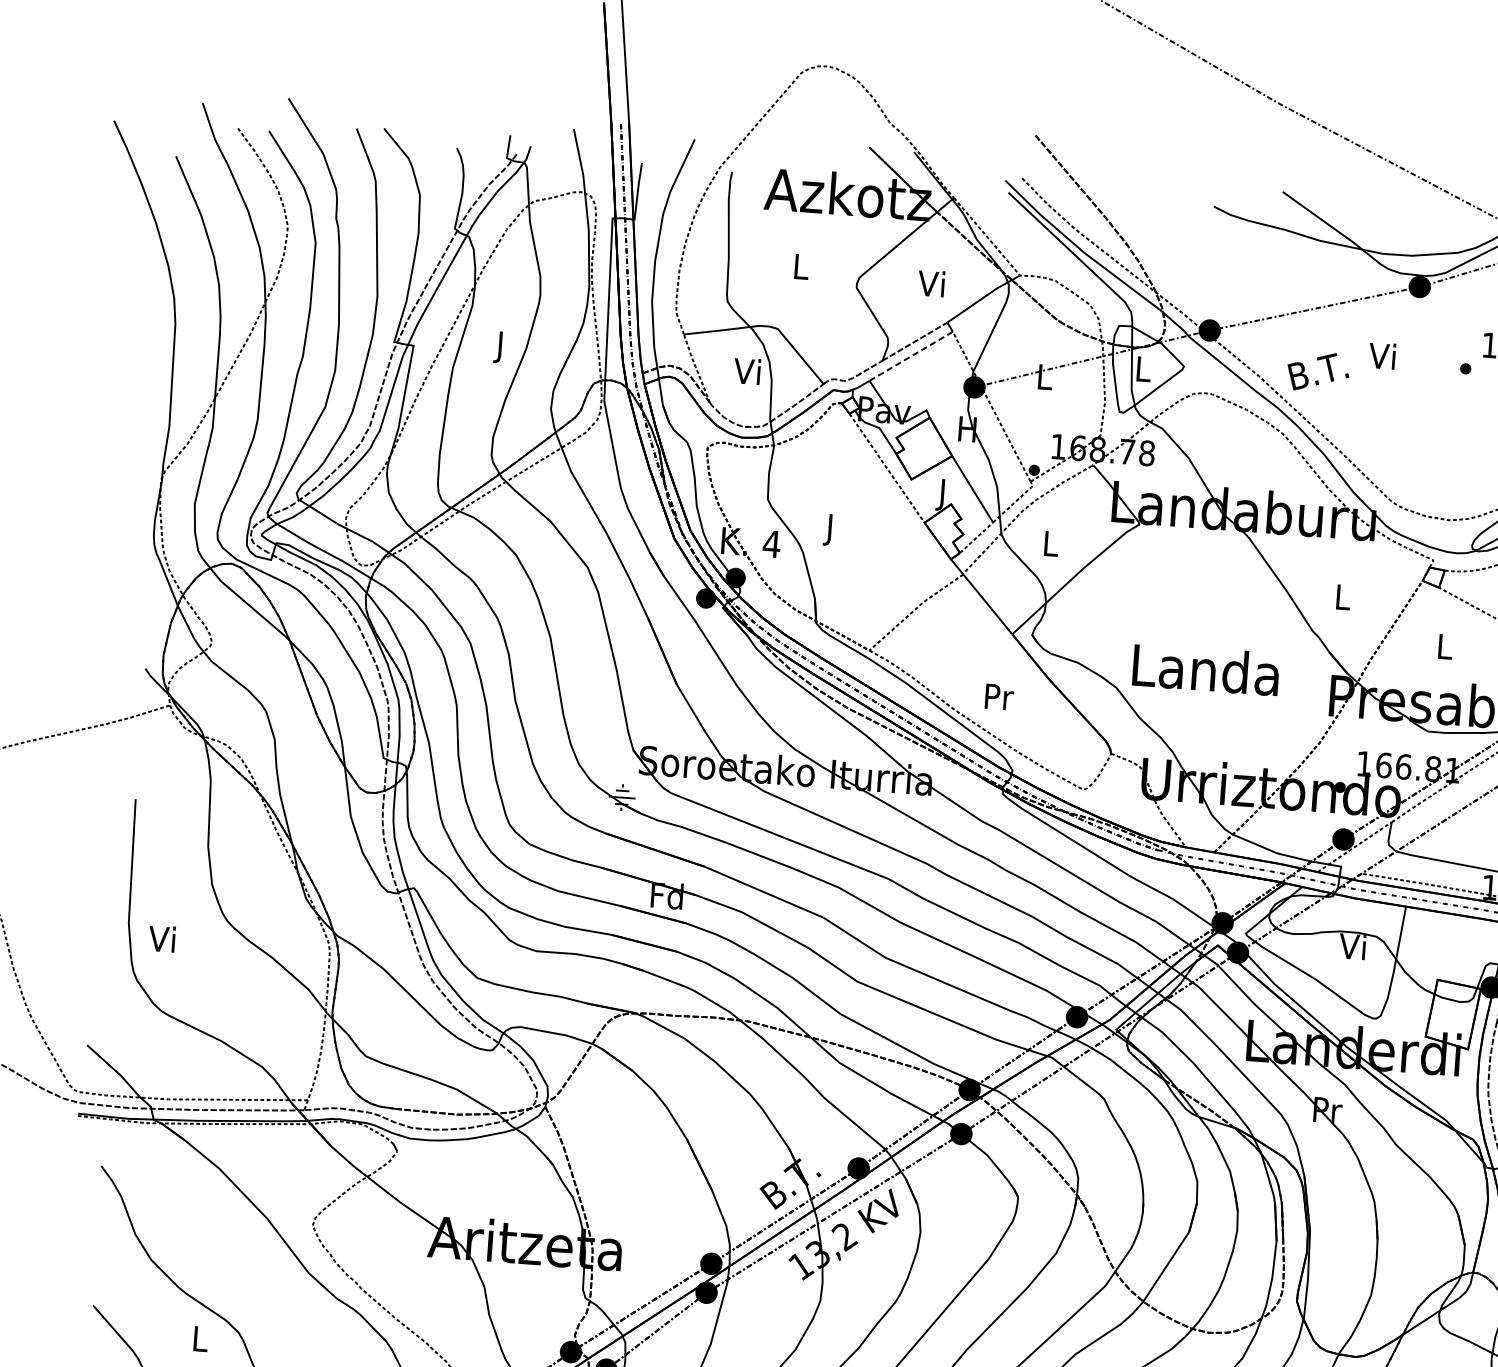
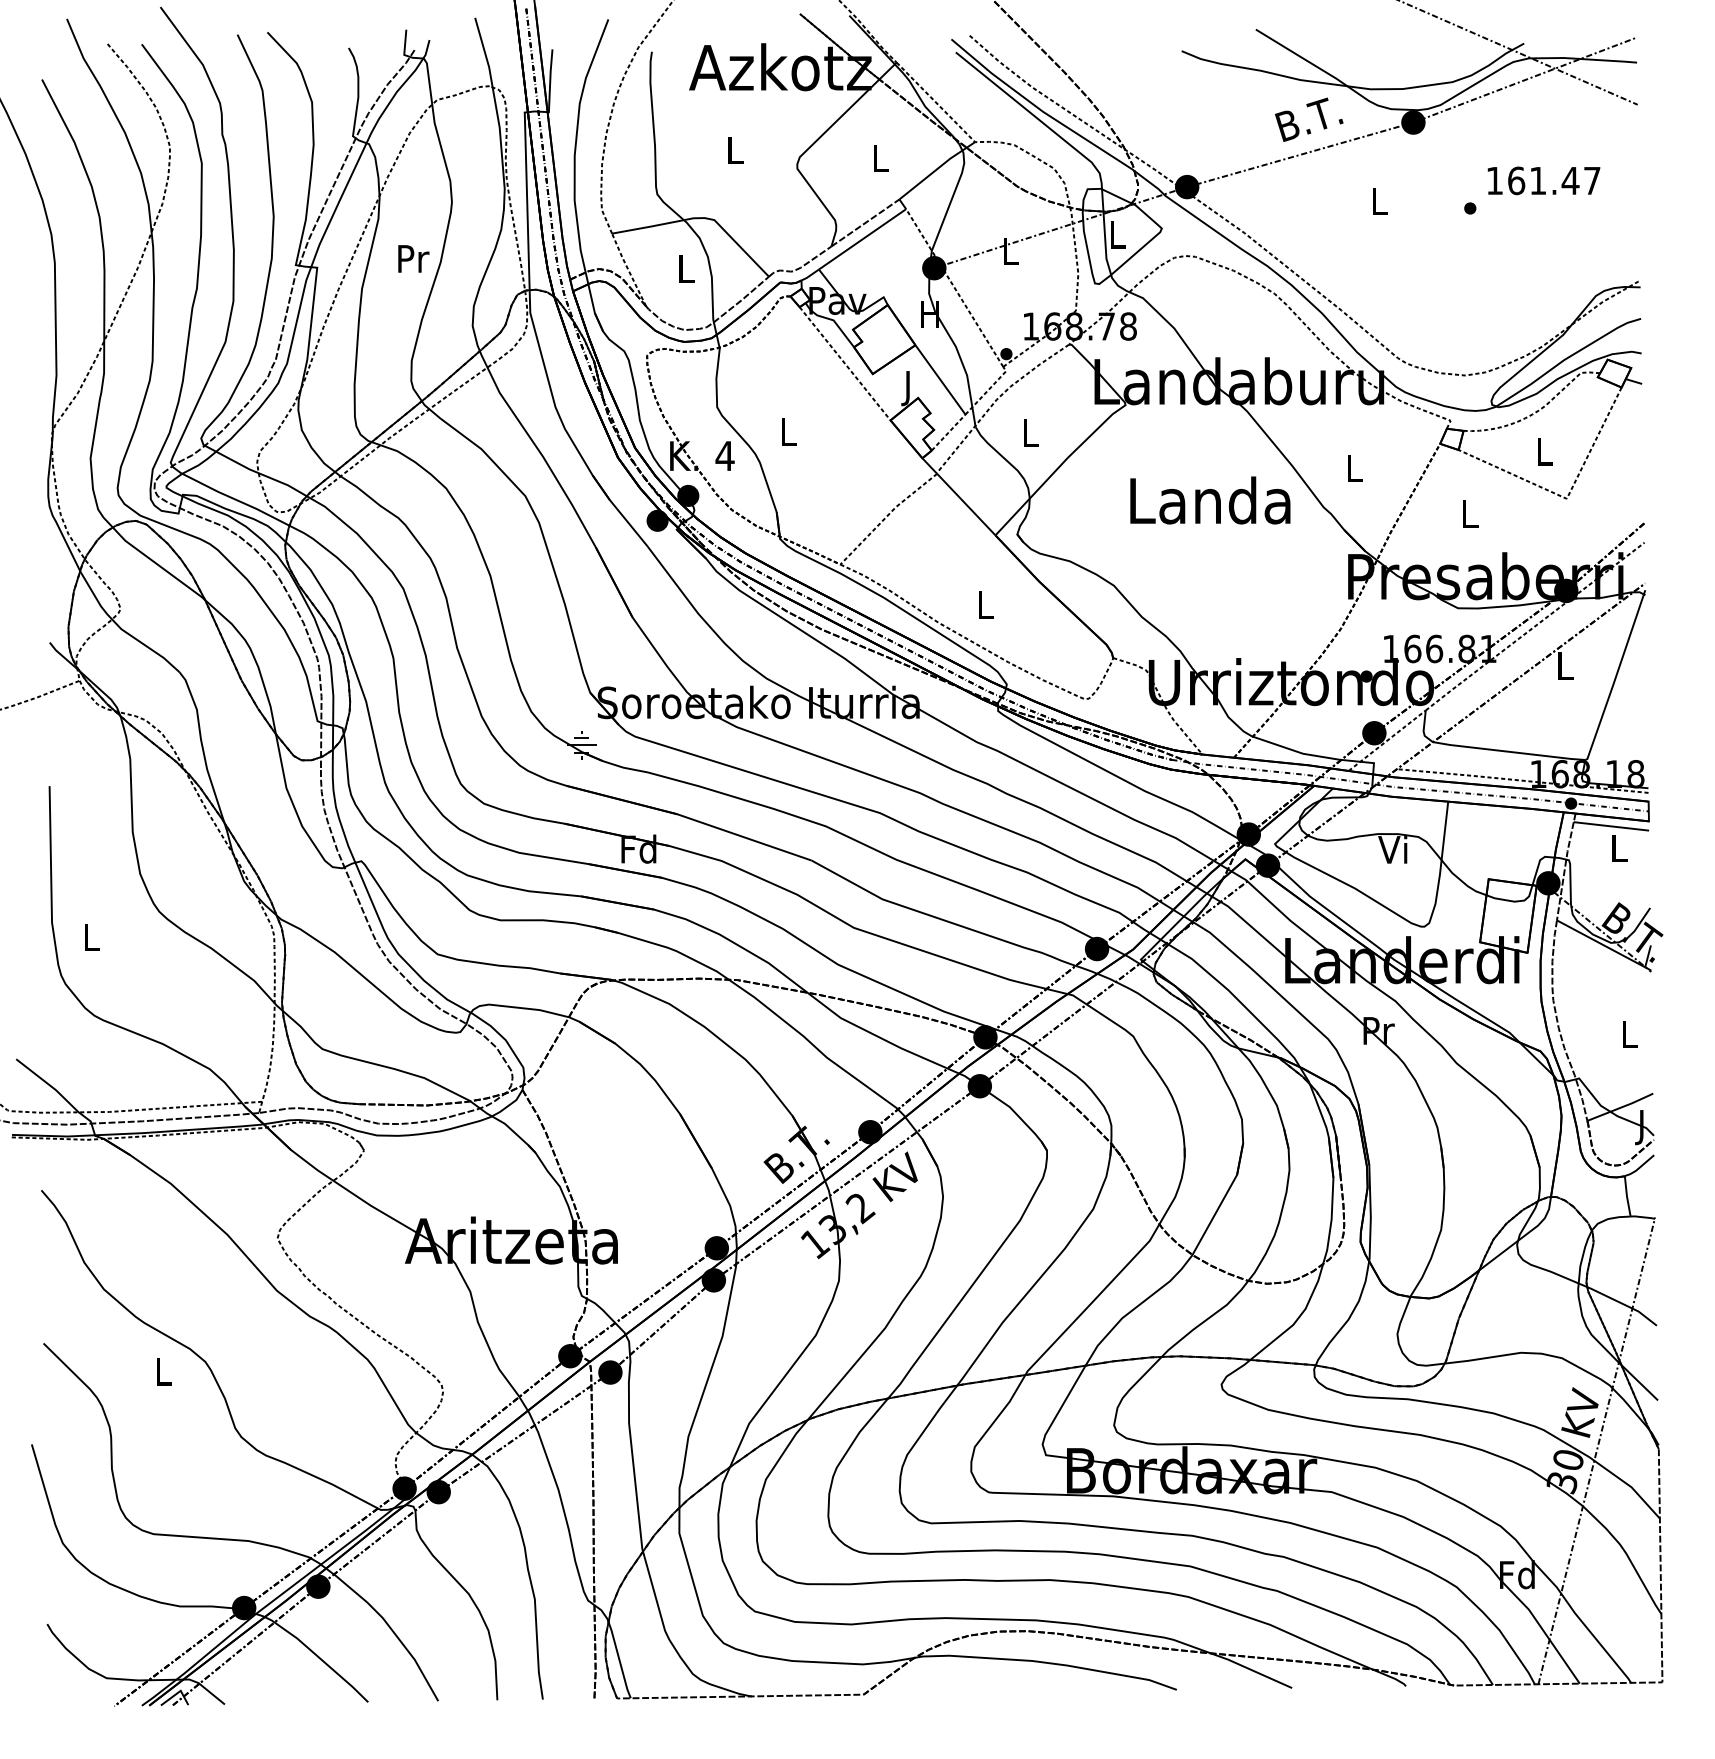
text: (931, 283) -> (878, 157), Vi -> L
text: (501, 347) -> (413, 262), J -> Pr
text: (1381, 355) -> (1377, 200), Vi -> L
line: (911, 356) -> (862, 239), dashed -> solid
text: (746, 370) -> (683, 268), Vi -> L
text: (1318, 371) -> (1309, 119), moved
text: (830, 529) -> (788, 435), J -> L
text: (1206, 669) -> (1210, 500), moved
text: (999, 696) -> (986, 604), Pr -> L
text: (161, 938) -> (89, 936), Vi -> L

